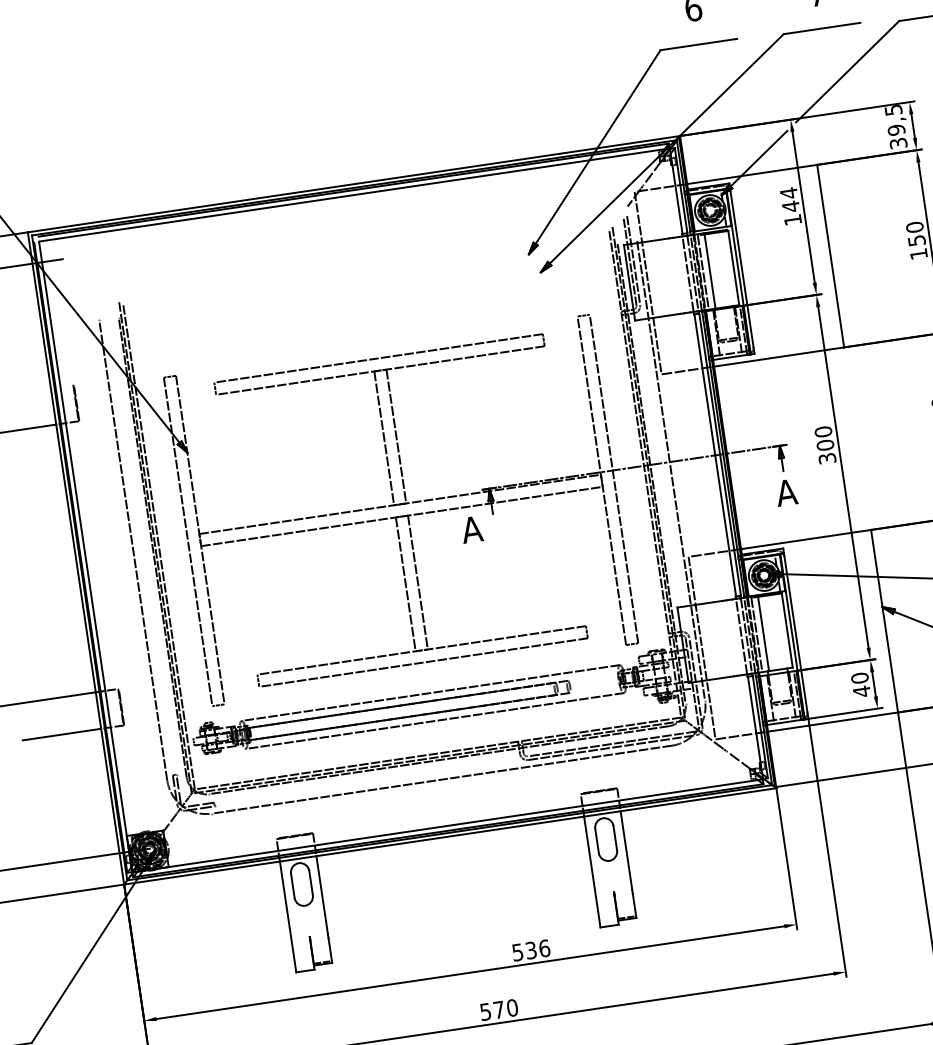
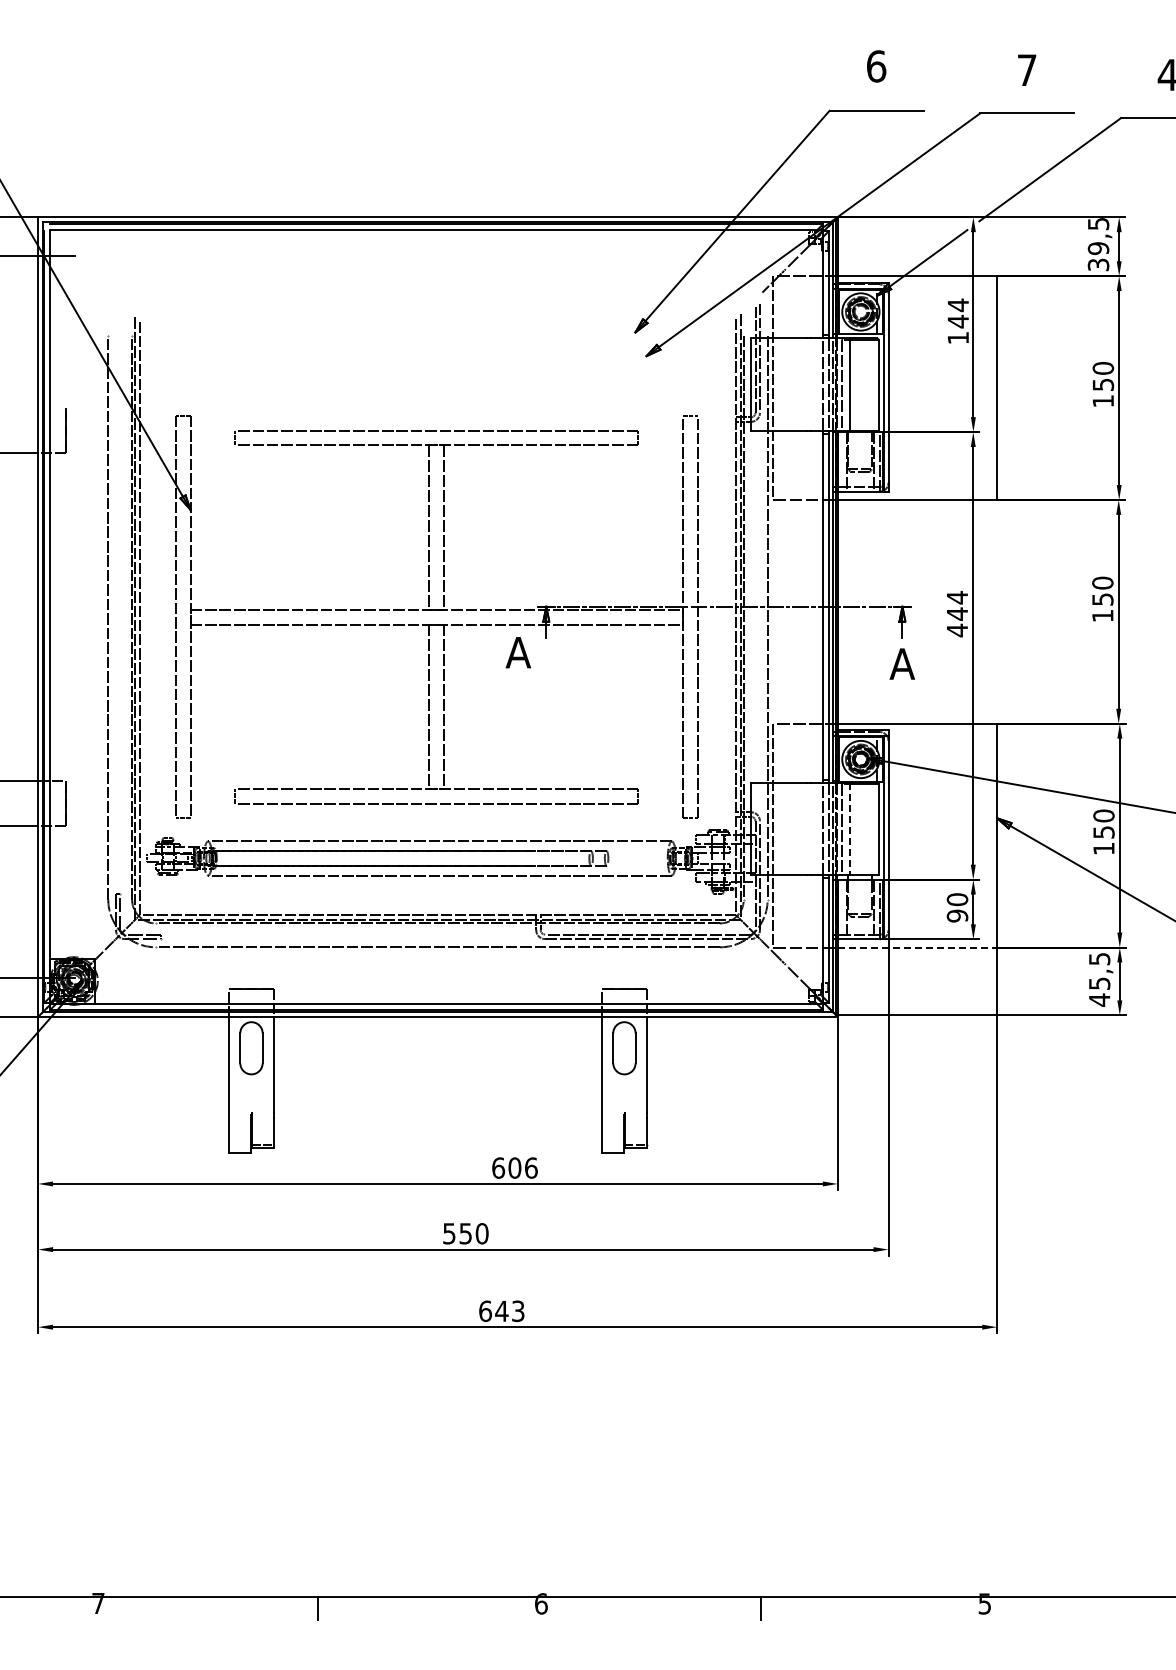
text: (825, 445) -> (957, 614), 300 -> 444
line: (763, 634) -> (849, 829), solid -> dashed
text: (861, 691) -> (957, 915), 40 -> 90
line: (833, 722) -> (917, 947), solid -> dashed
text: (524, 951) -> (506, 1167), 536 -> 606
text: (498, 1009) -> (465, 1233), 570 -> 550

